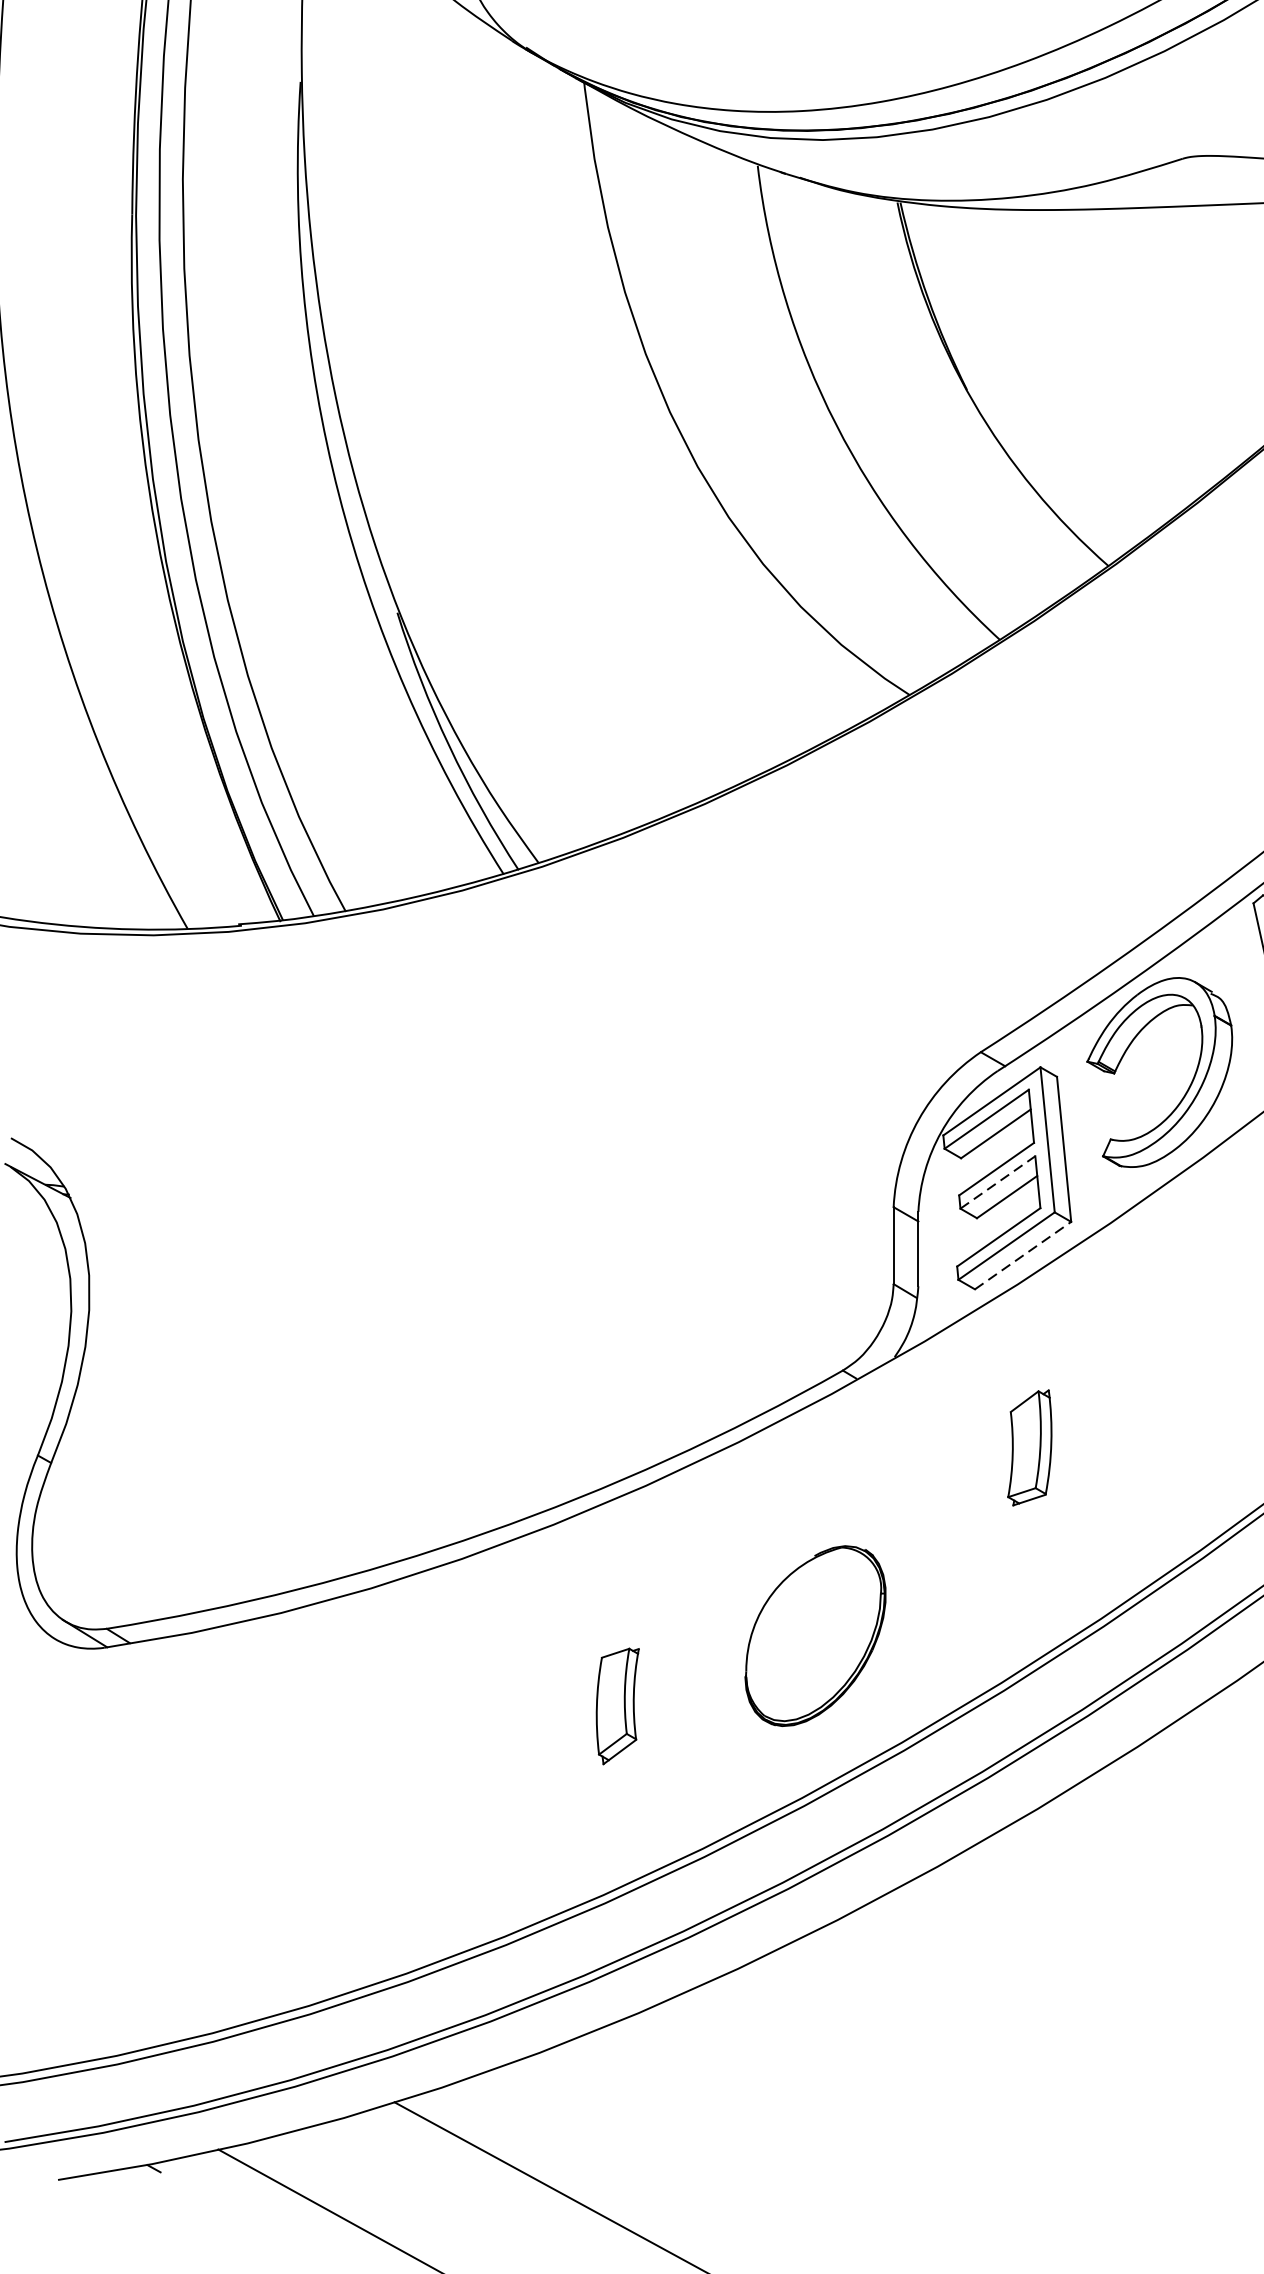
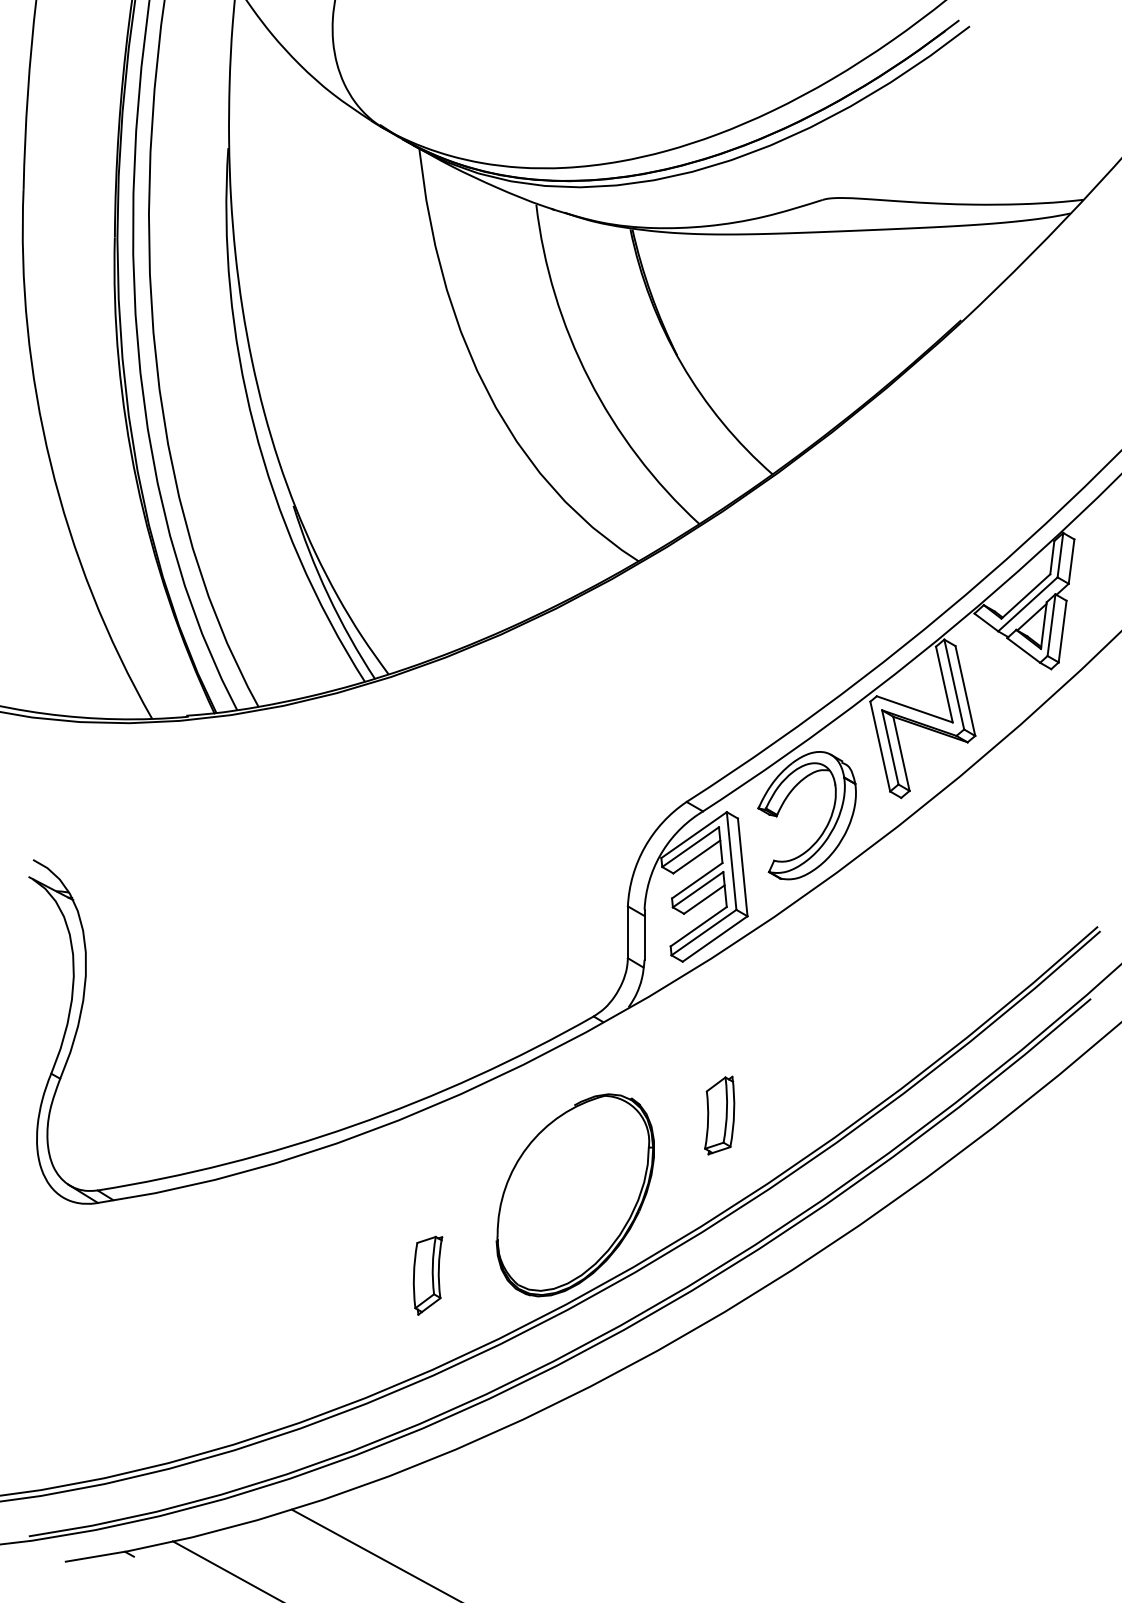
line: (998, 1182) -> (698, 889), dashed -> solid
line: (1023, 1256) -> (715, 939), dashed -> solid
part: (1029, 1447) -> (719, 1115), moved
part: (814, 1636) -> (574, 1195), size x1.67
part: (617, 1706) -> (427, 1275), moved

